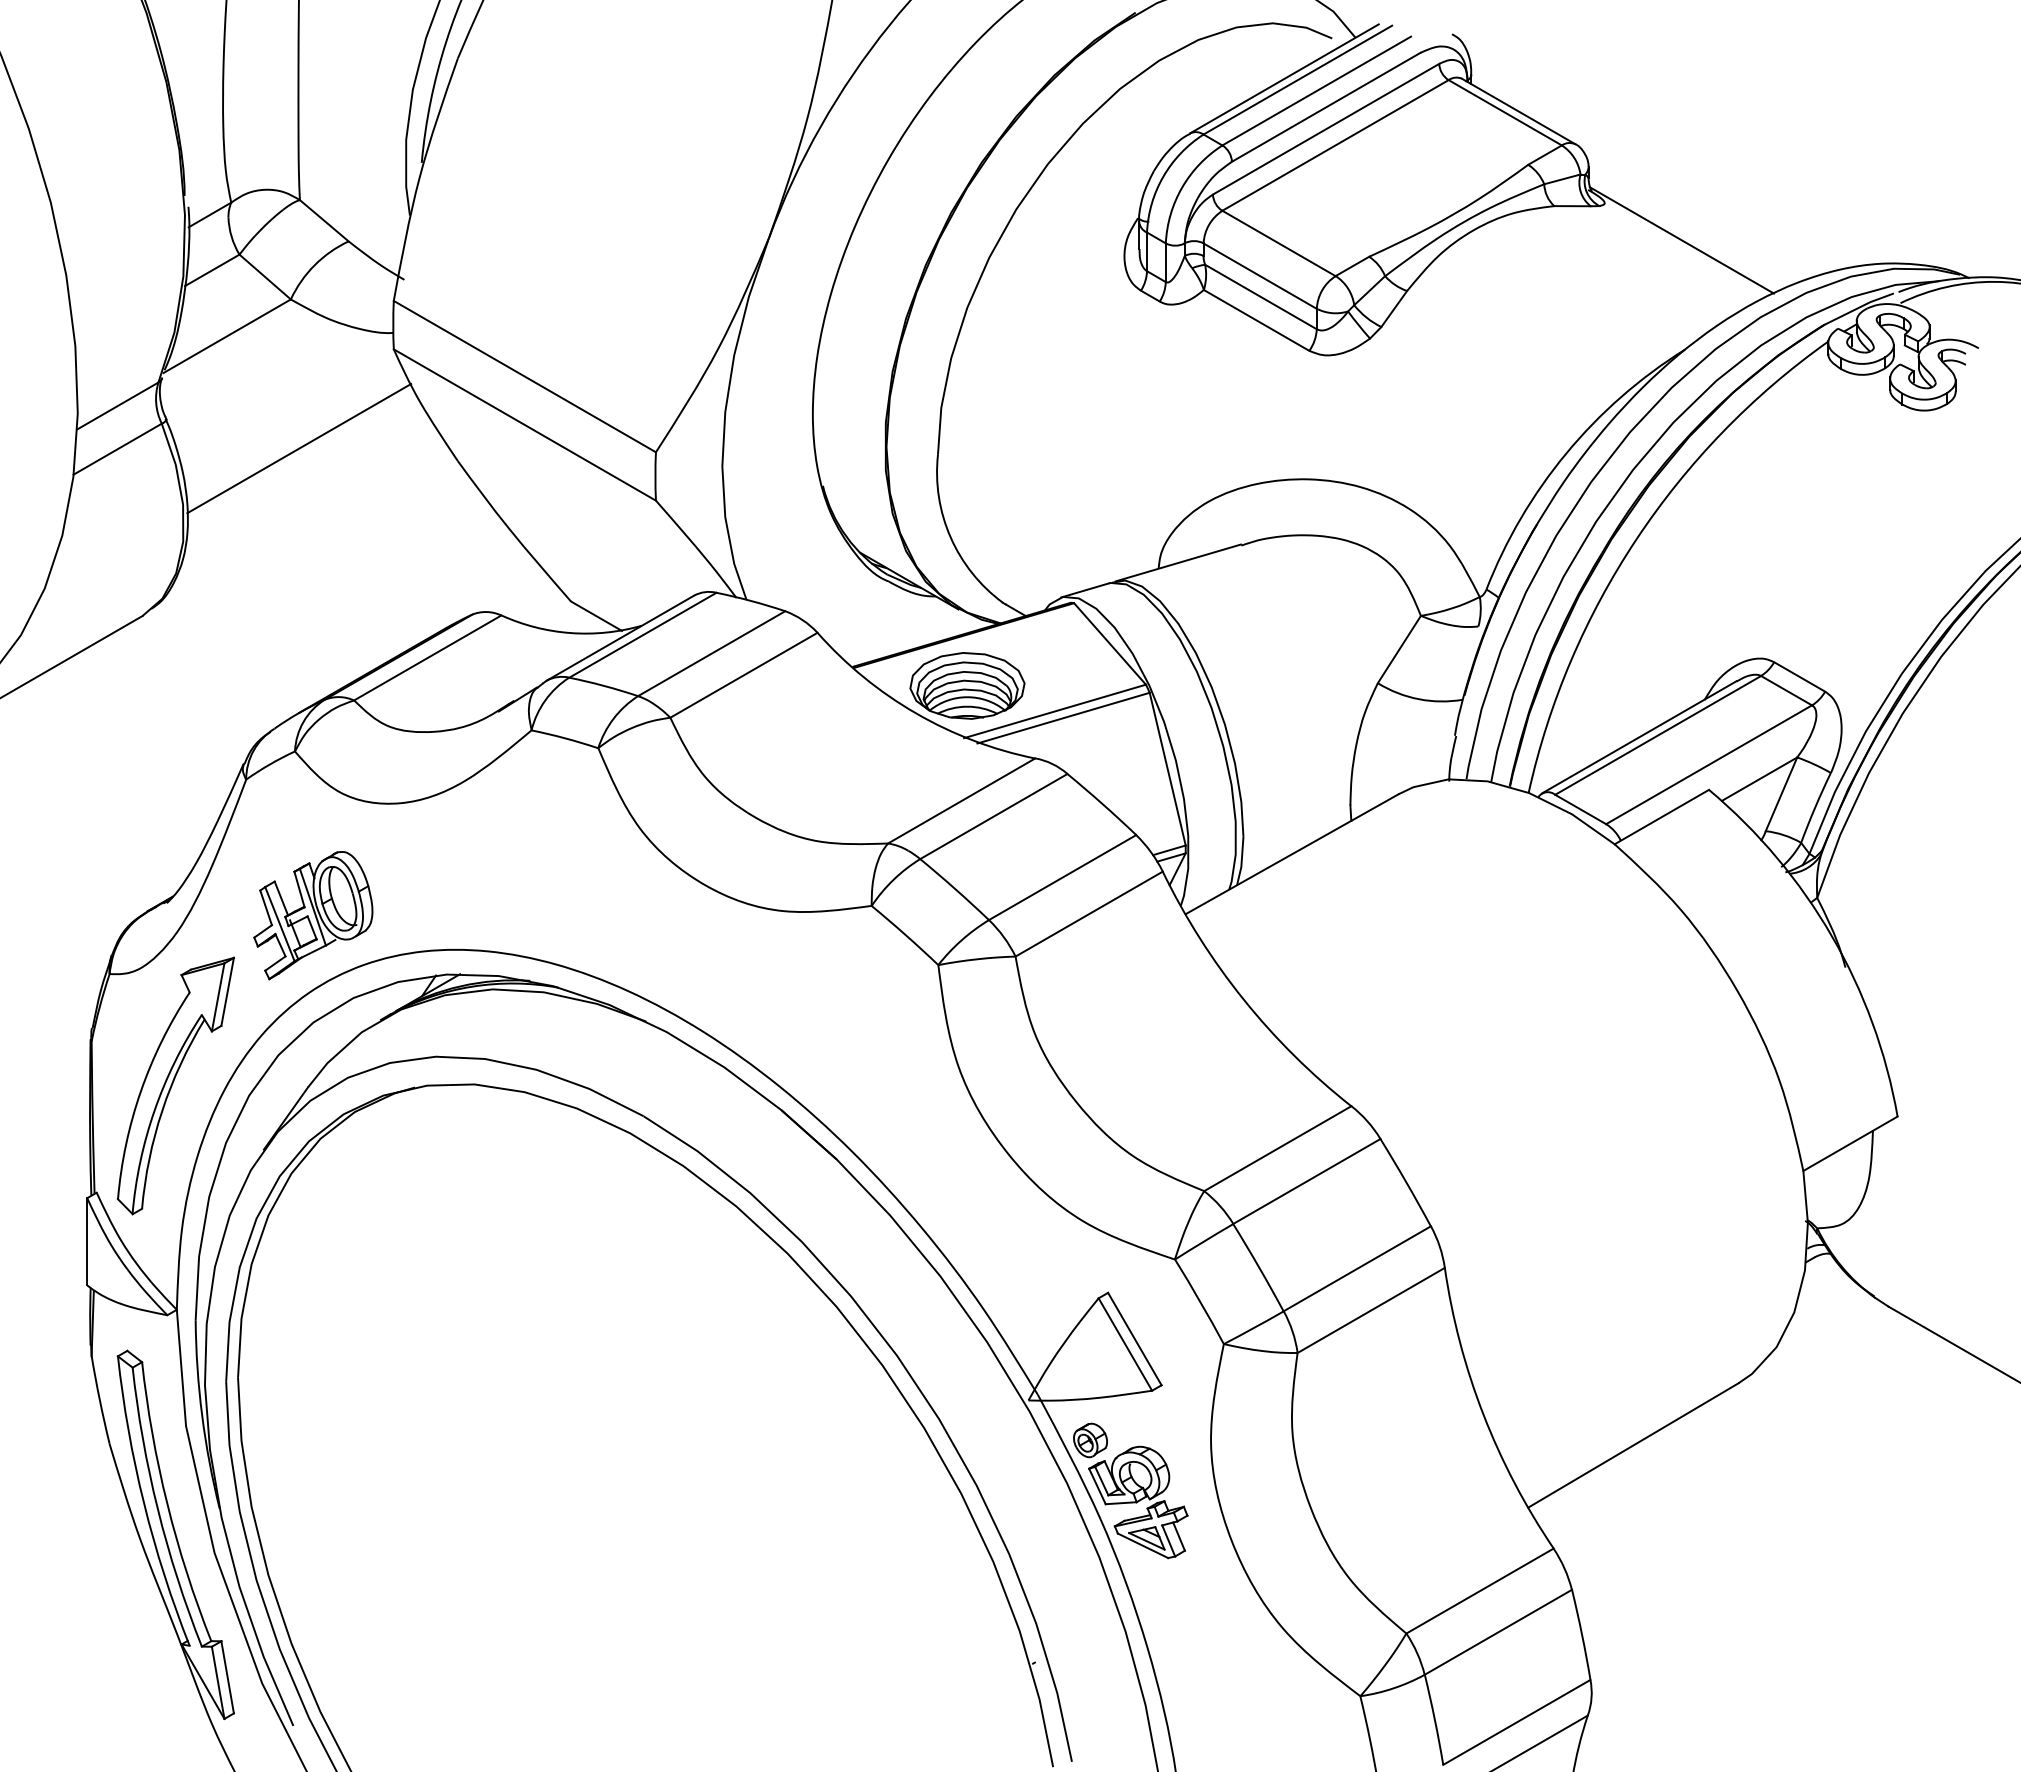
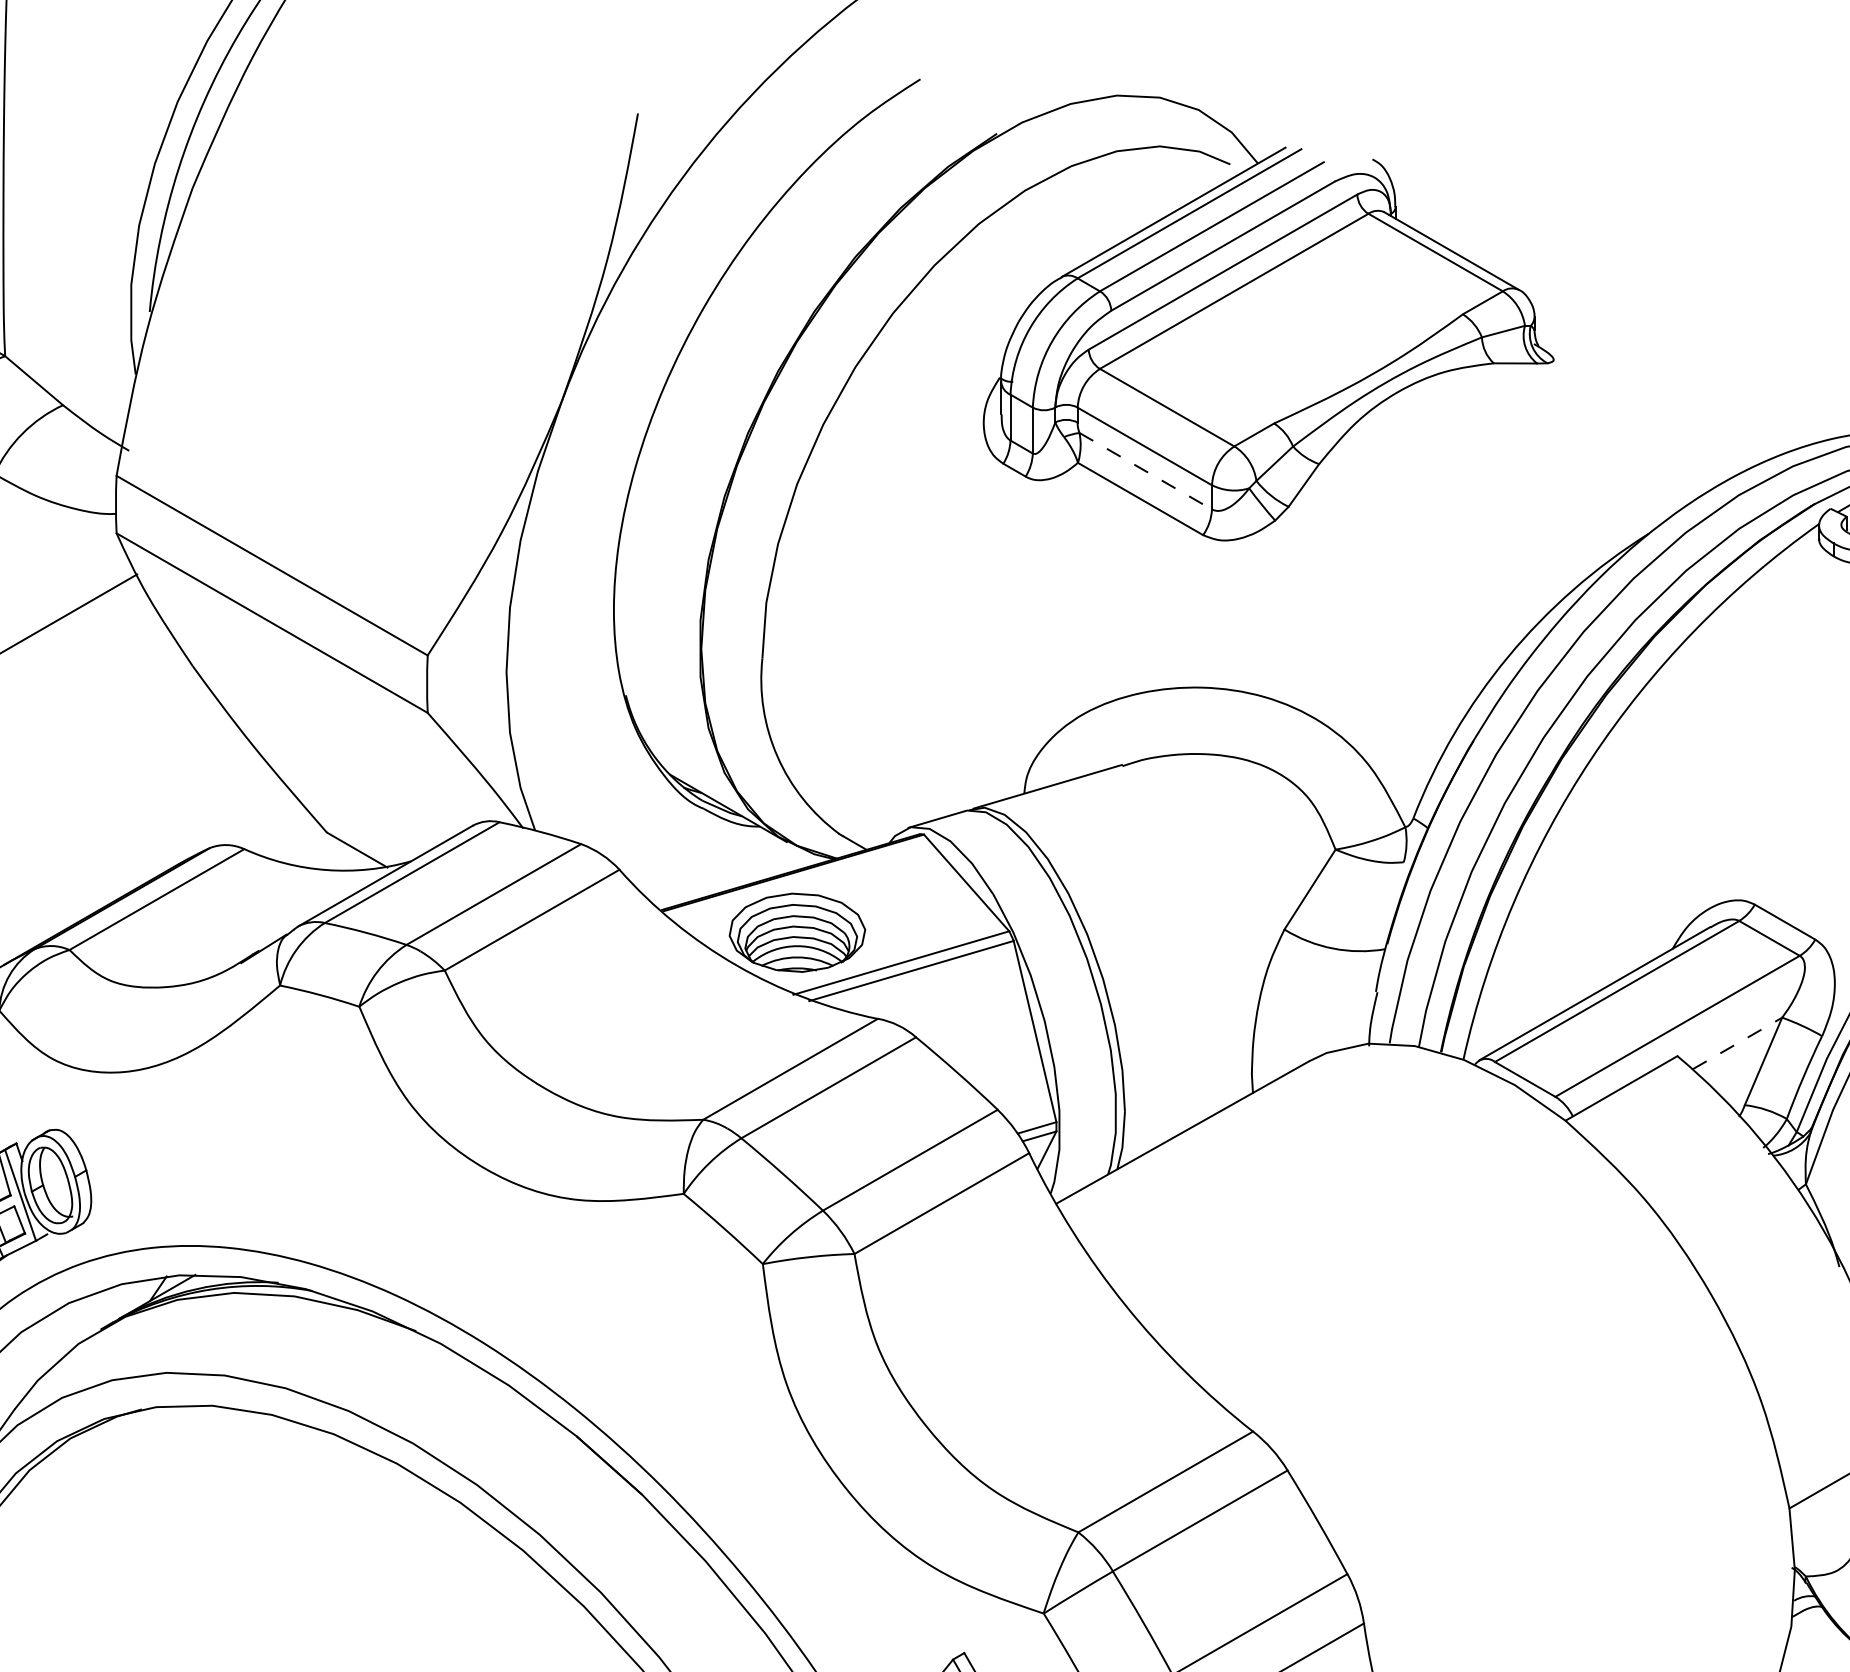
line: (1682, 240) -> (1646, 404), removed
line: (1261, 297) -> (1146, 471), solid -> dashed
line: (1760, 778) -> (1738, 1042), solid -> dashed

